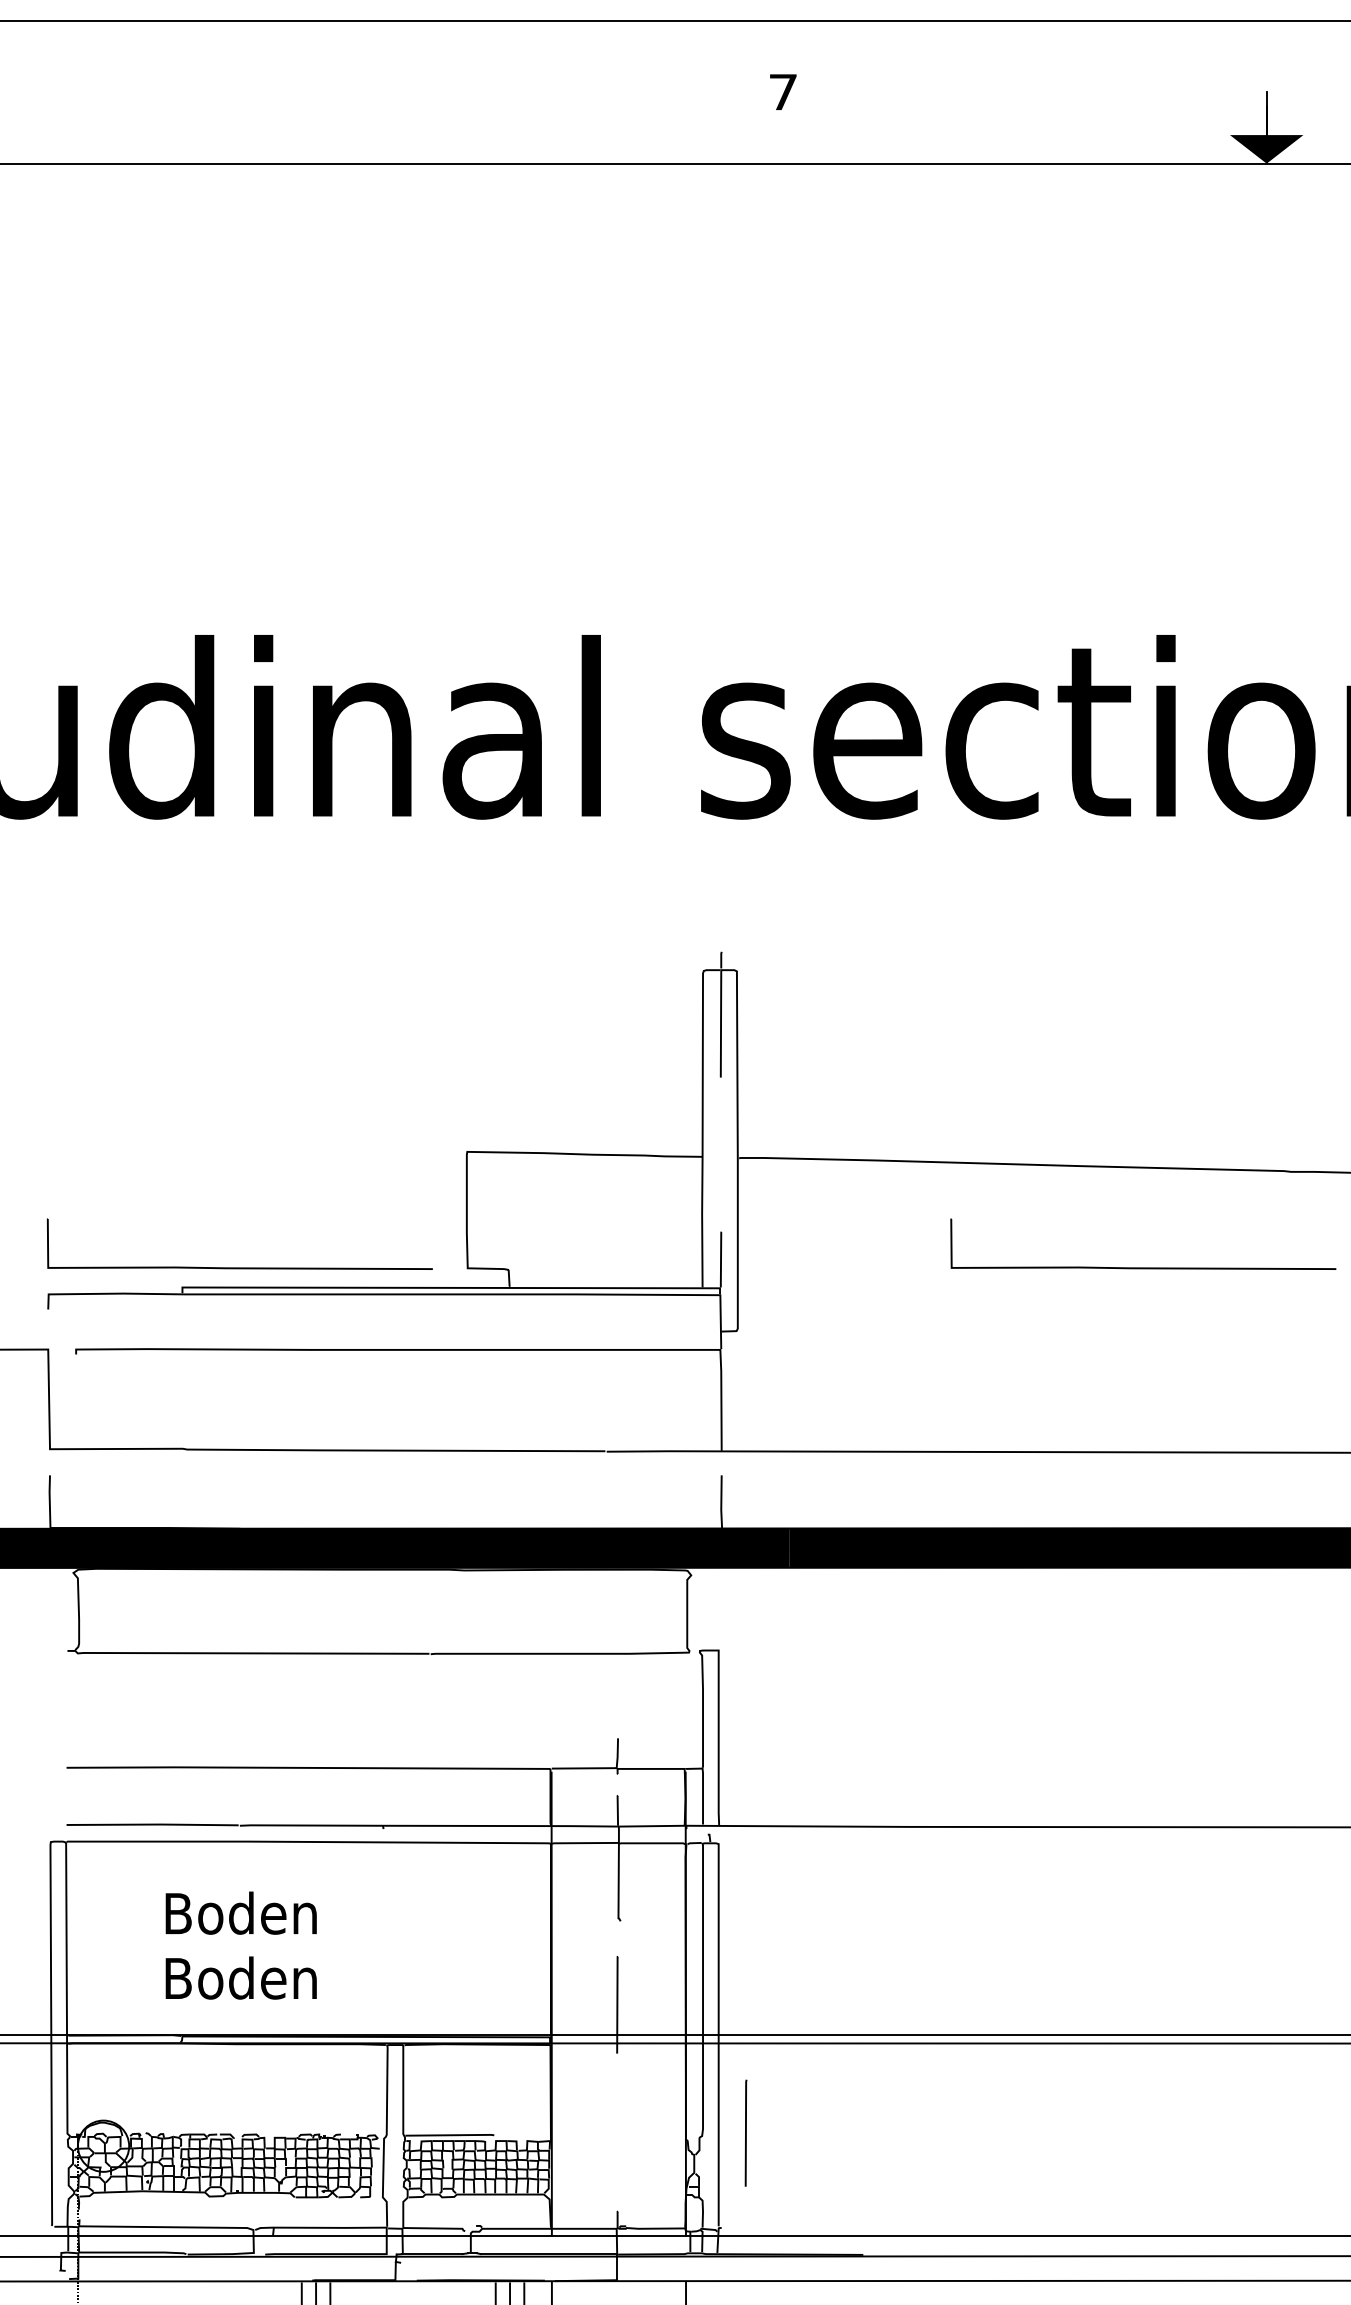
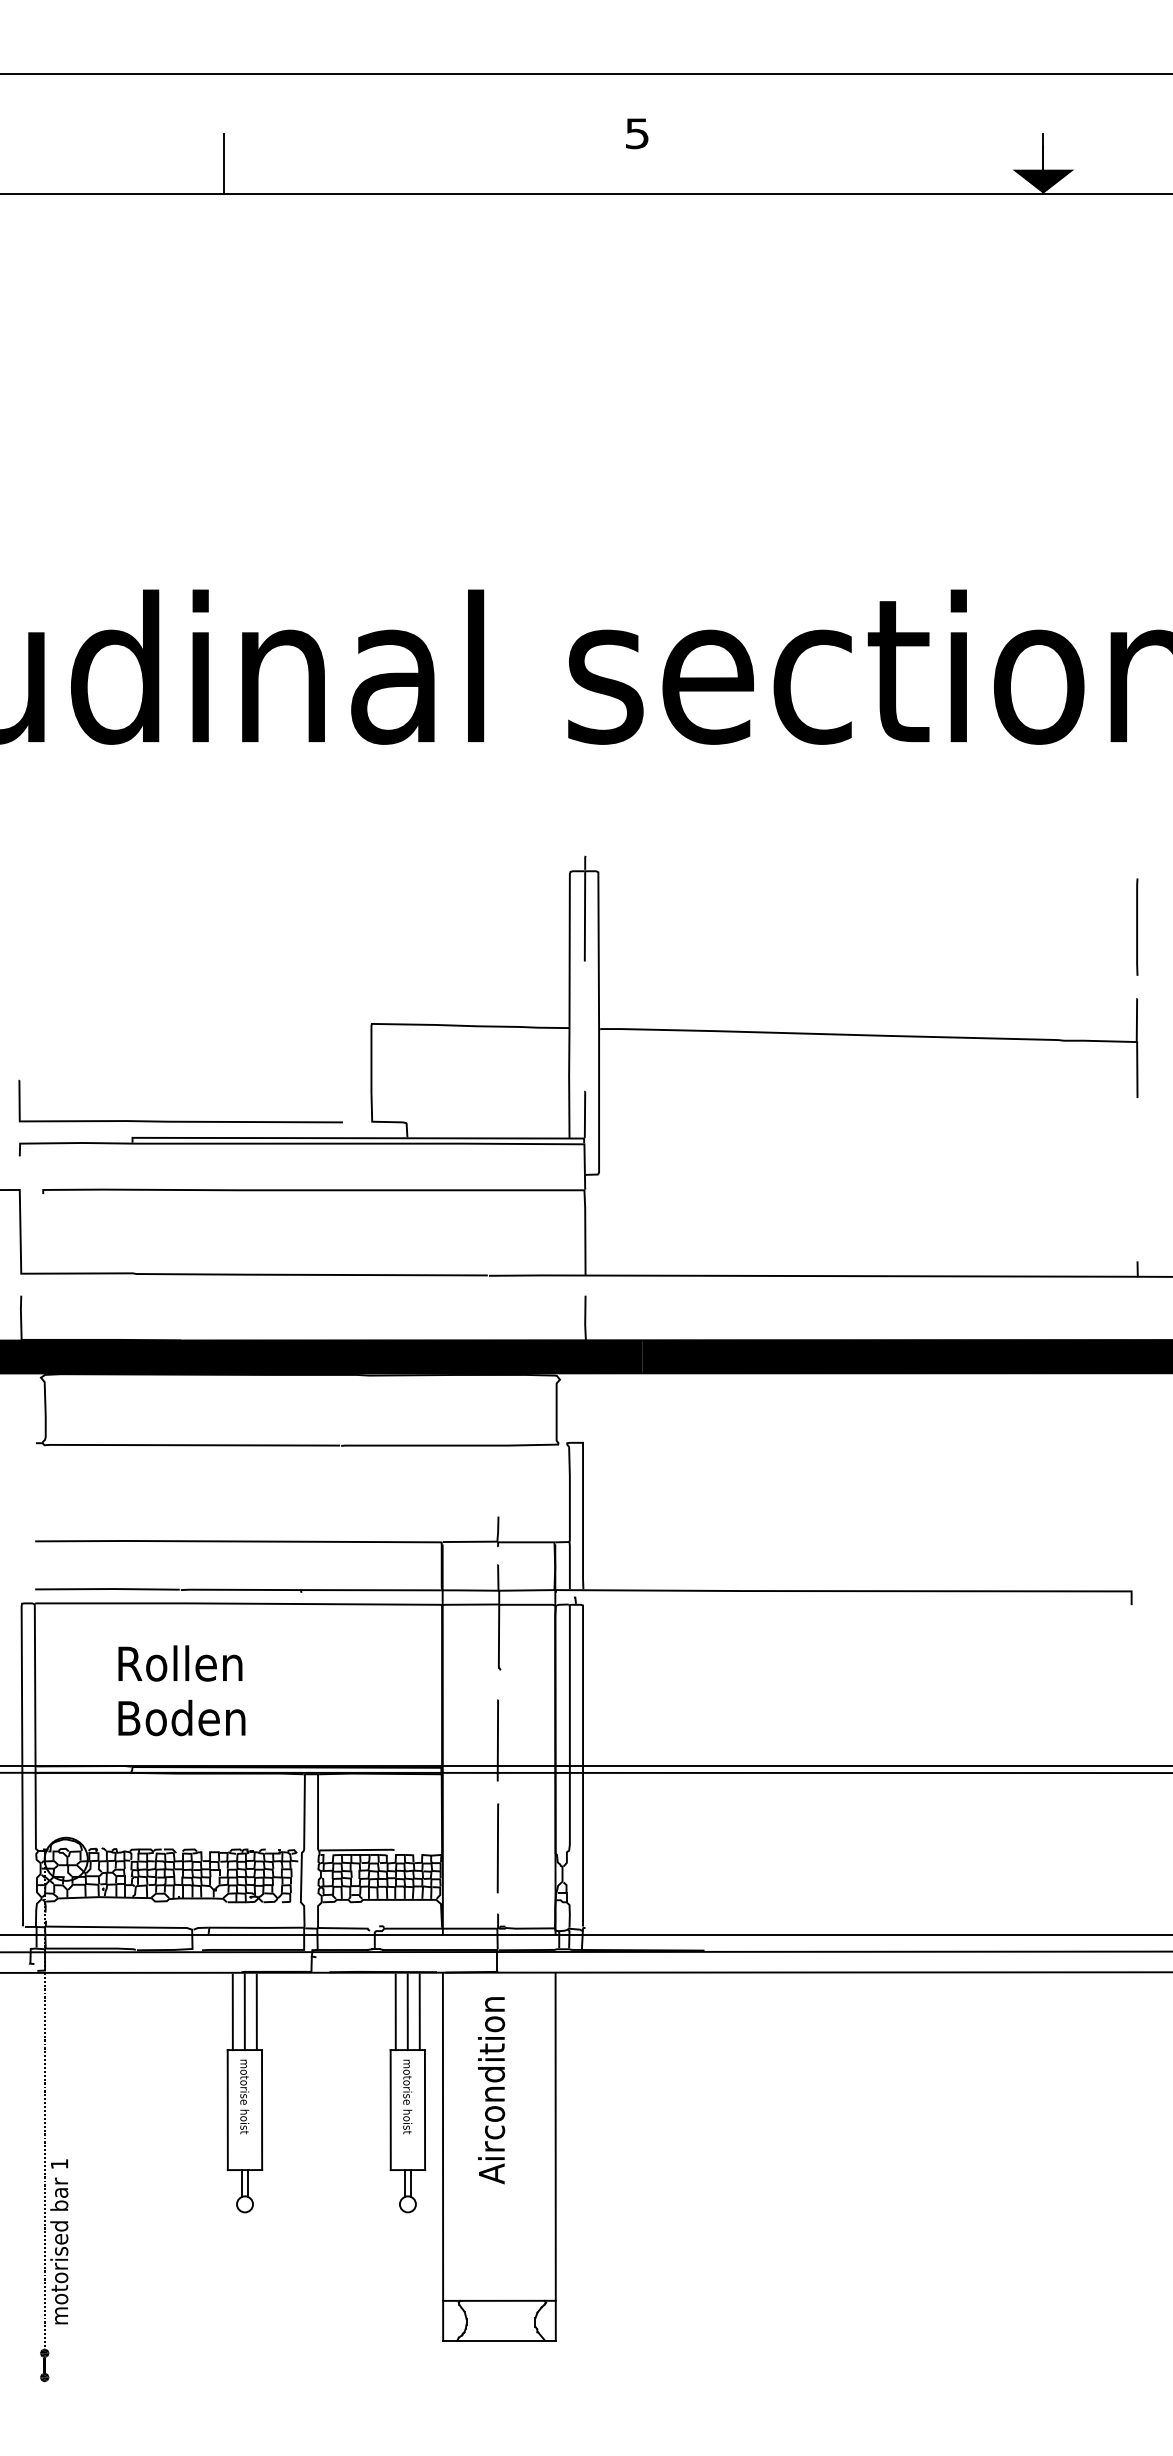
text: (783, 92) -> (637, 133), 7 -> 5
line: (290, 127) -> (223, 163), added
curve: (1142, 1266) -> (939, 1120), removed
text: (243, 1913) -> (183, 1663), Boden -> Rollen
line: (745, 2133) -> (497, 1848), moved

